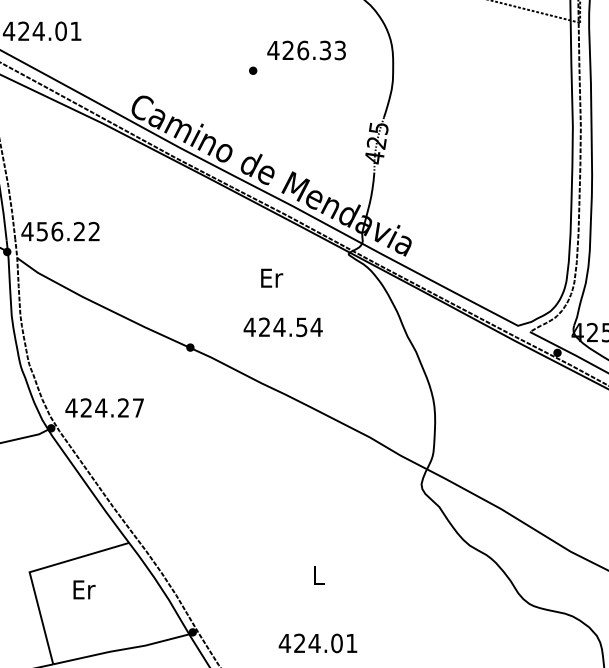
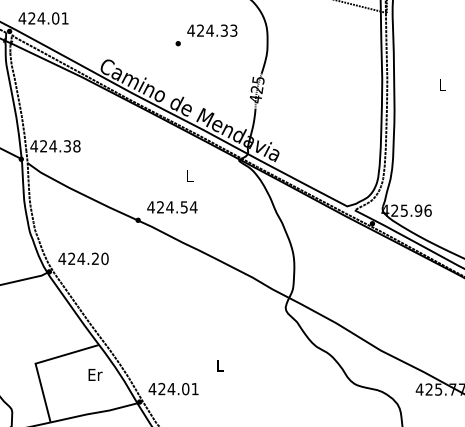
text: (302, 50) -> (209, 30), 426.33 -> 424.33
text: (68, 231) -> (60, 146), 456.22 -> 424.38
text: (272, 278) -> (190, 176), Er -> L
text: (283, 327) -> (172, 207), moved
text: (137, 407) -> (104, 258), 424.27 -> 424.20
text: (84, 589) -> (95, 374), moved
text: (317, 642) -> (173, 388), moved

